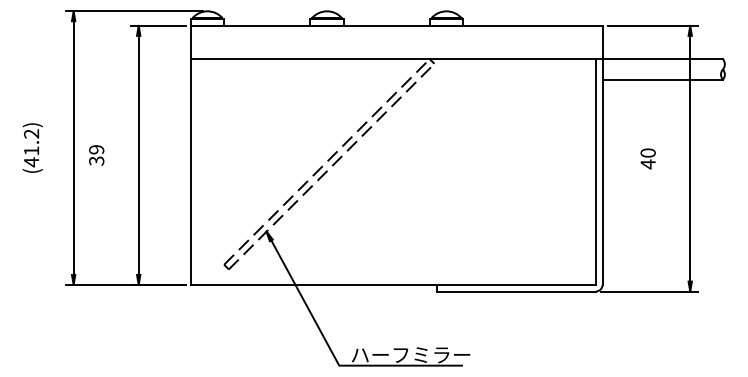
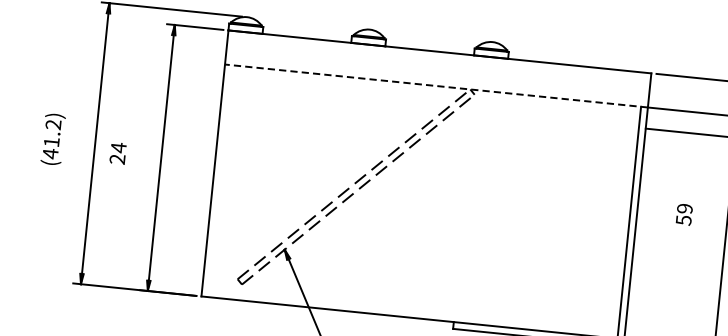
line: (396, 59) -> (436, 86), solid -> dashed
text: (96, 154) -> (118, 152), 39 -> 24
text: (647, 158) -> (683, 214), 40 -> 59

